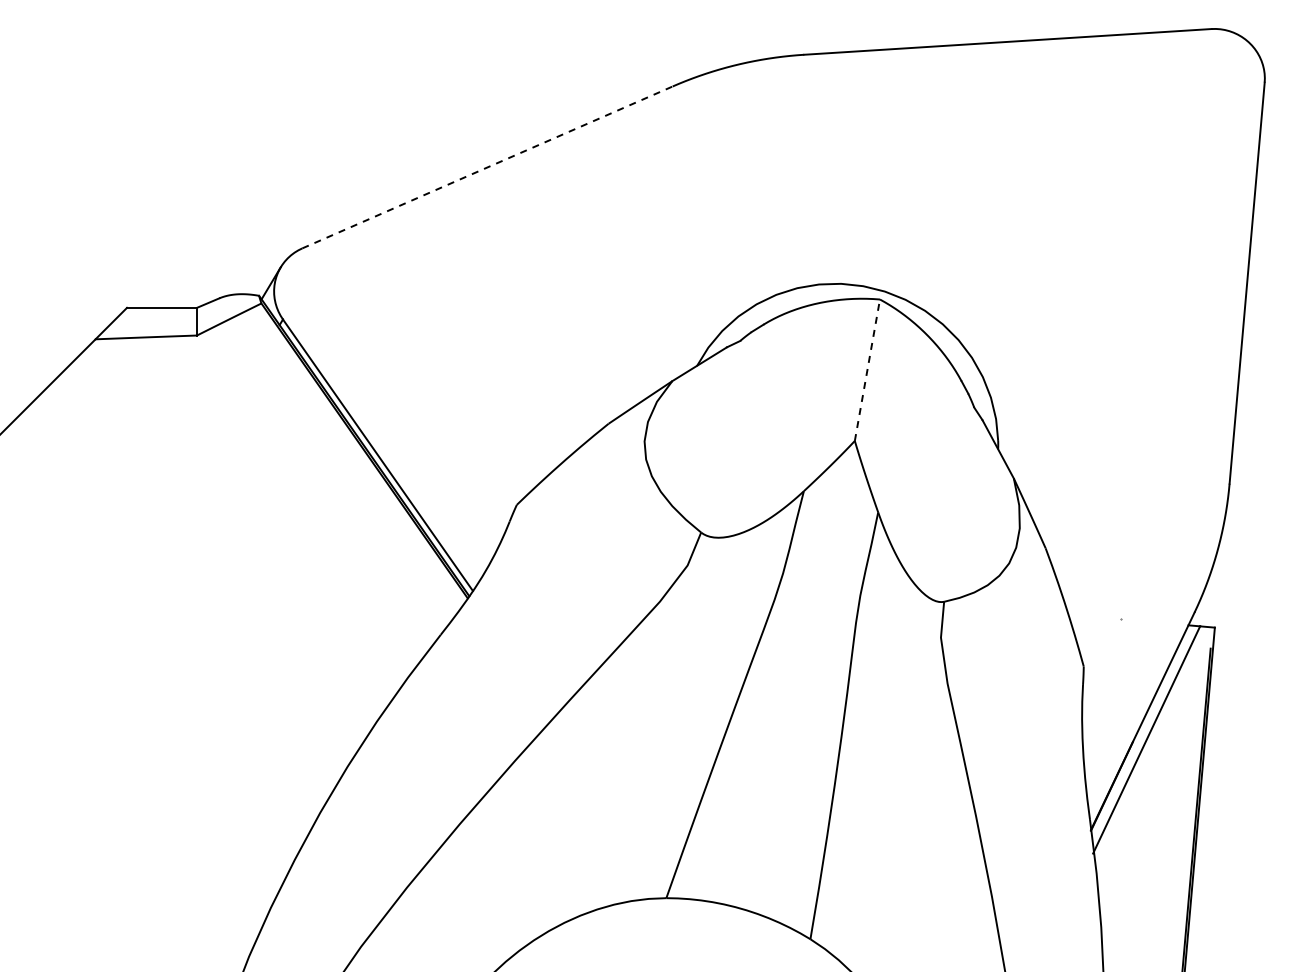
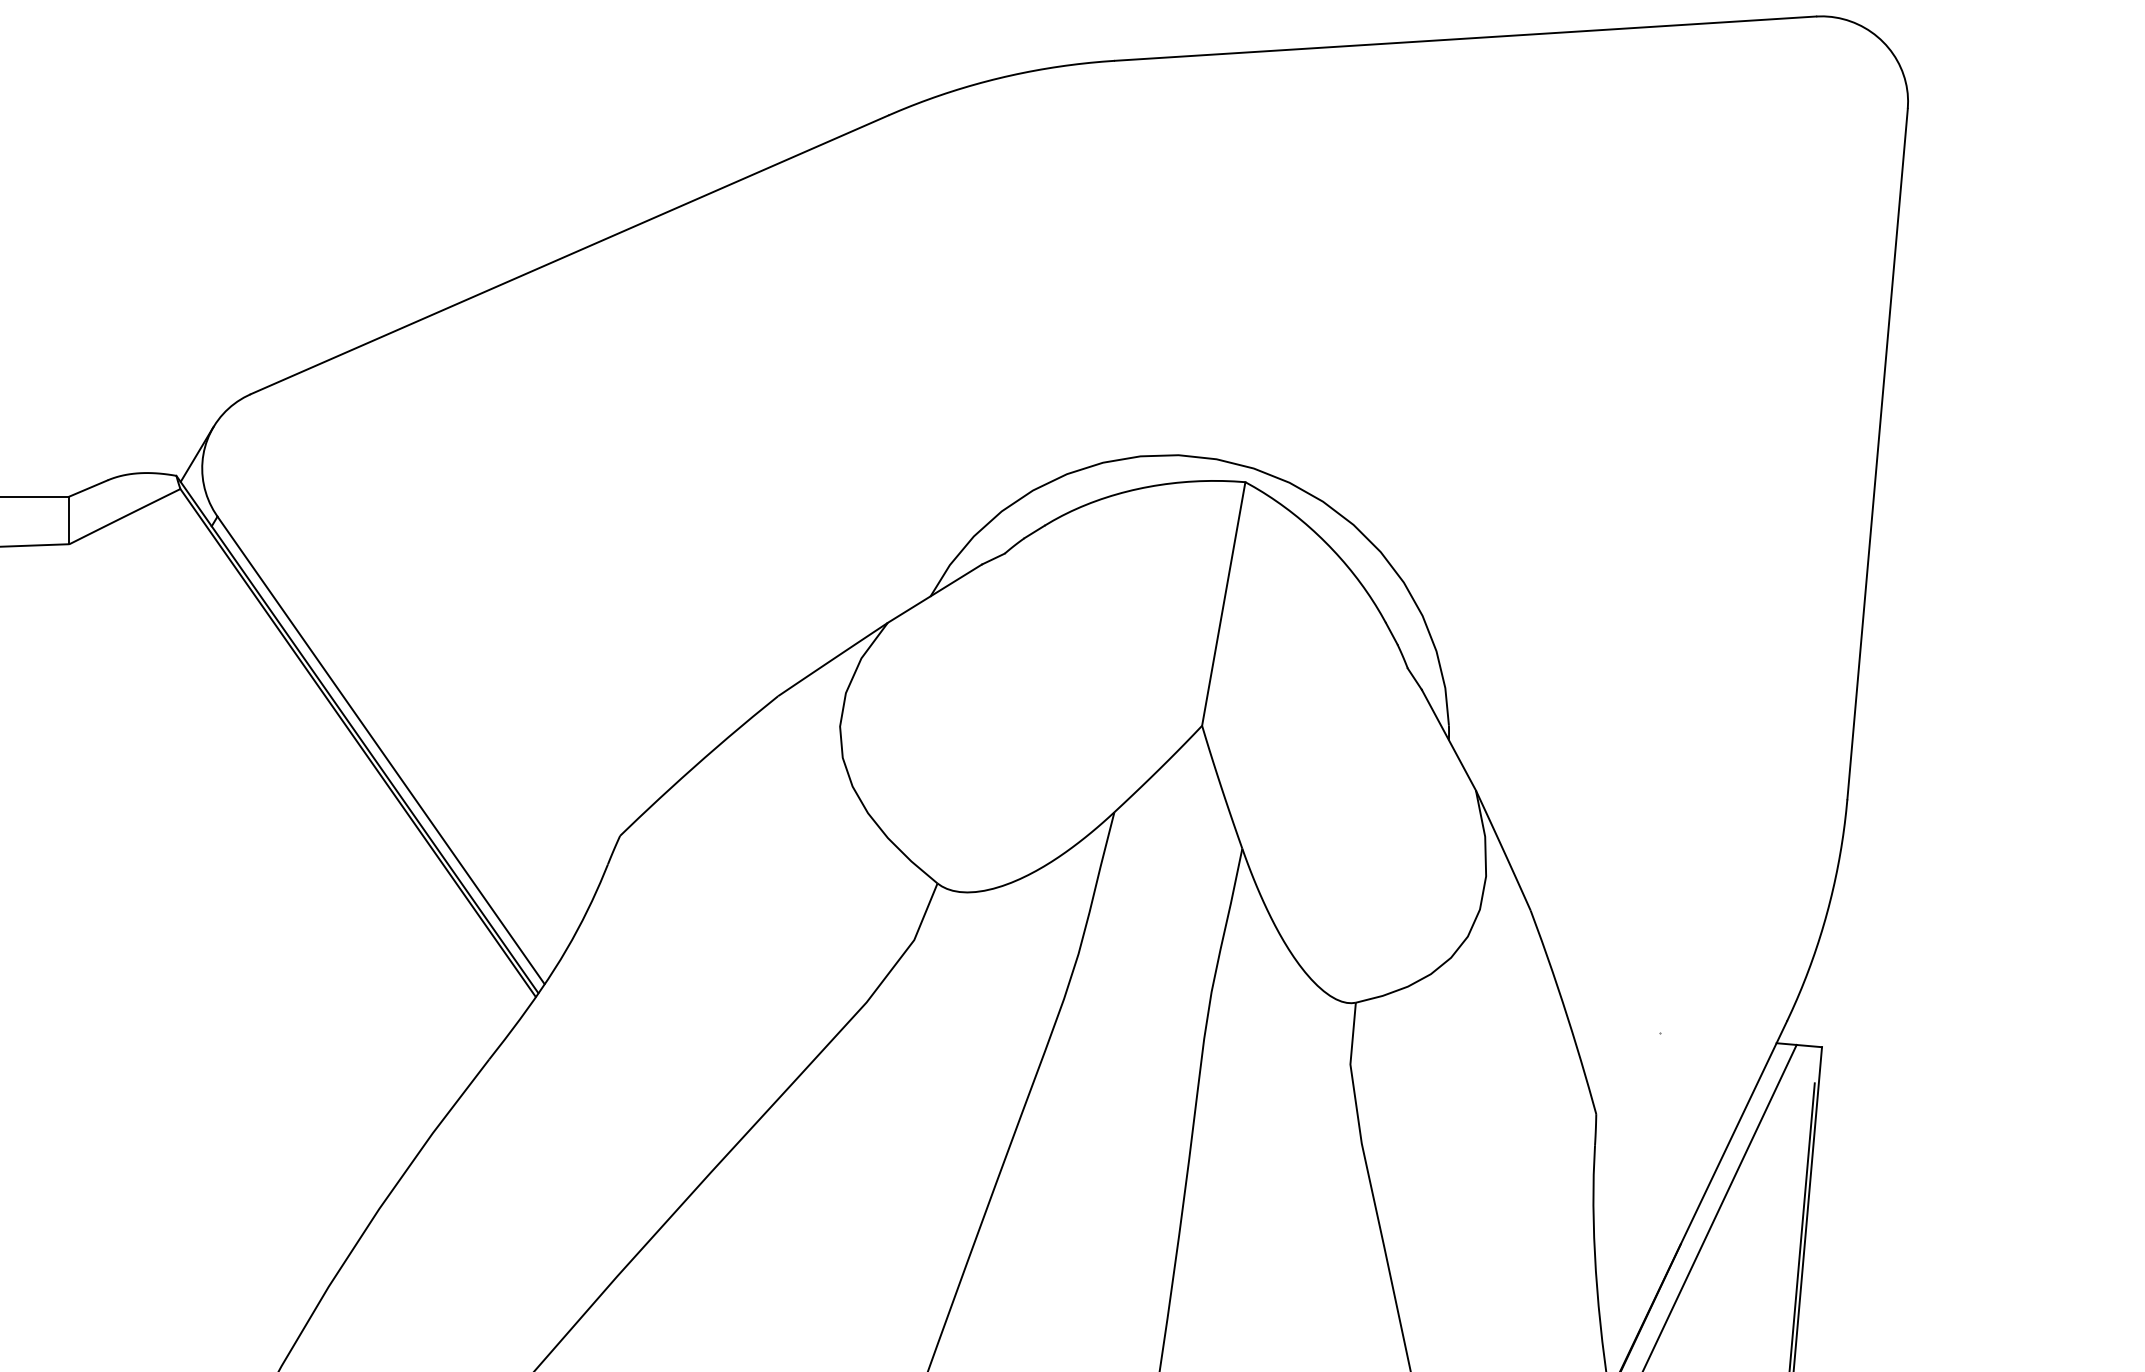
line: (487, 167) -> (569, 254), dashed -> solid
line: (867, 370) -> (1223, 604), dashed -> solid

